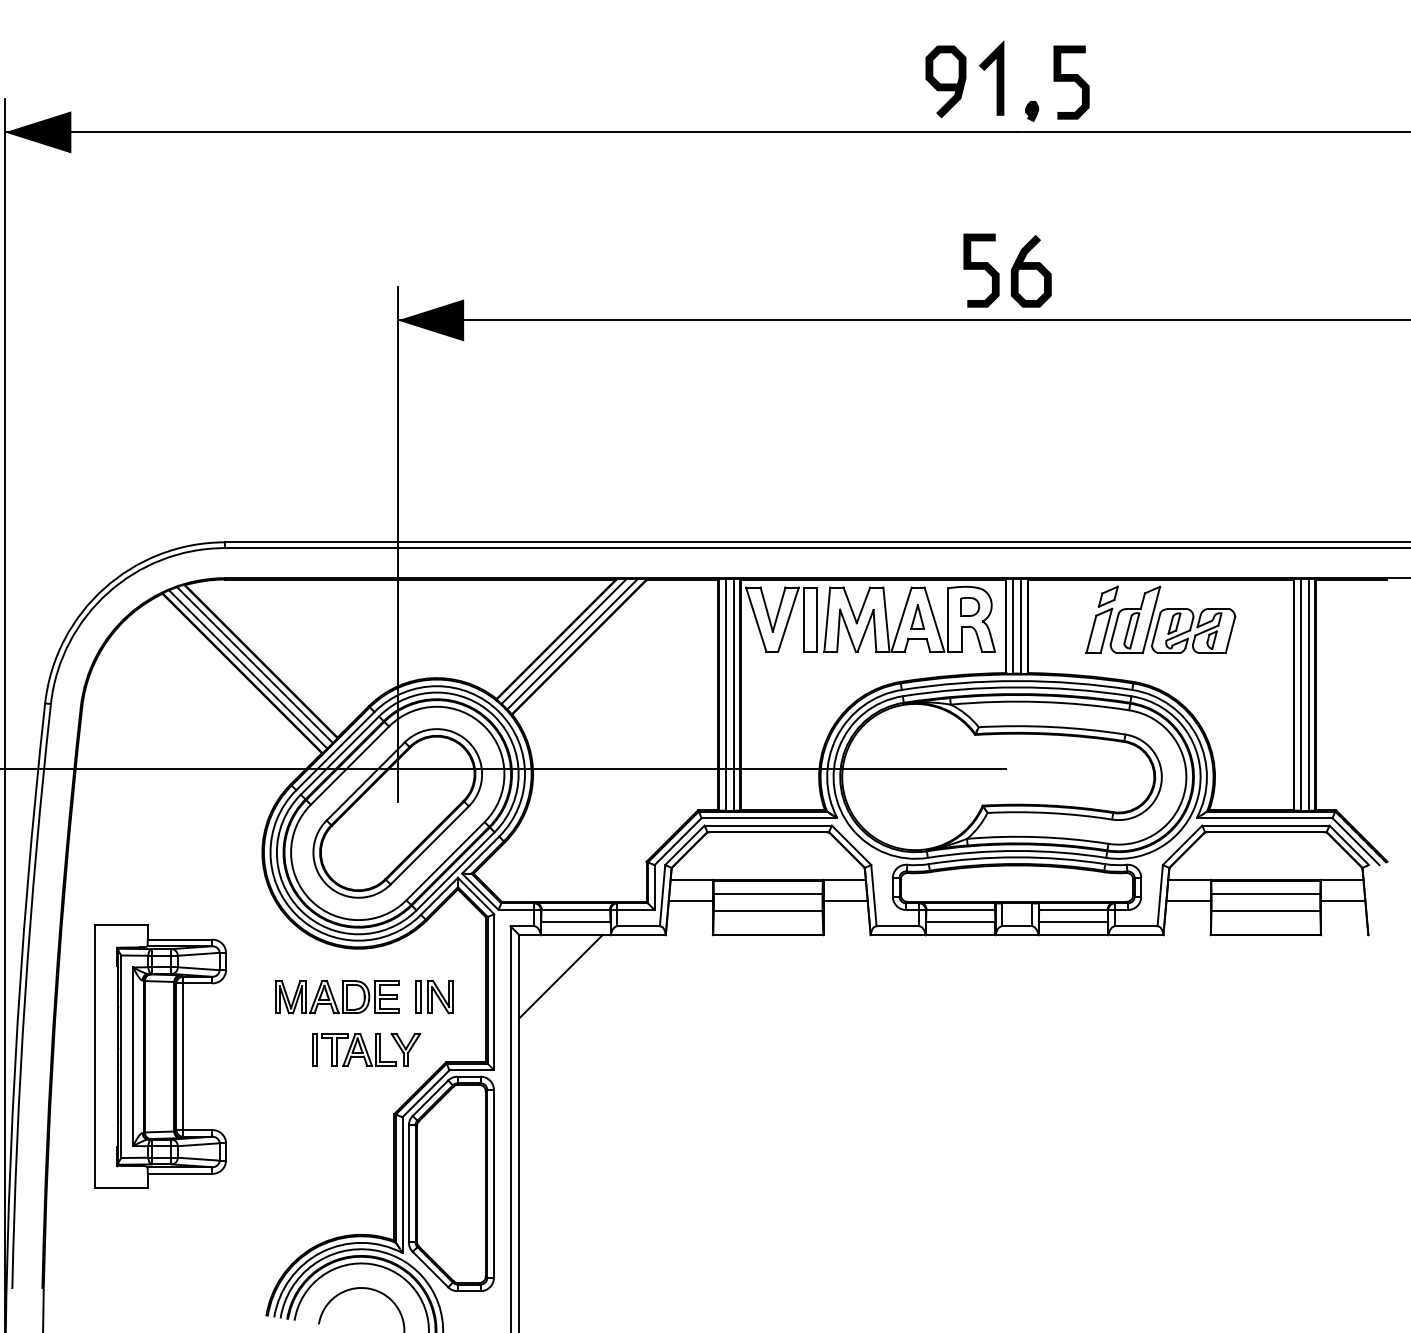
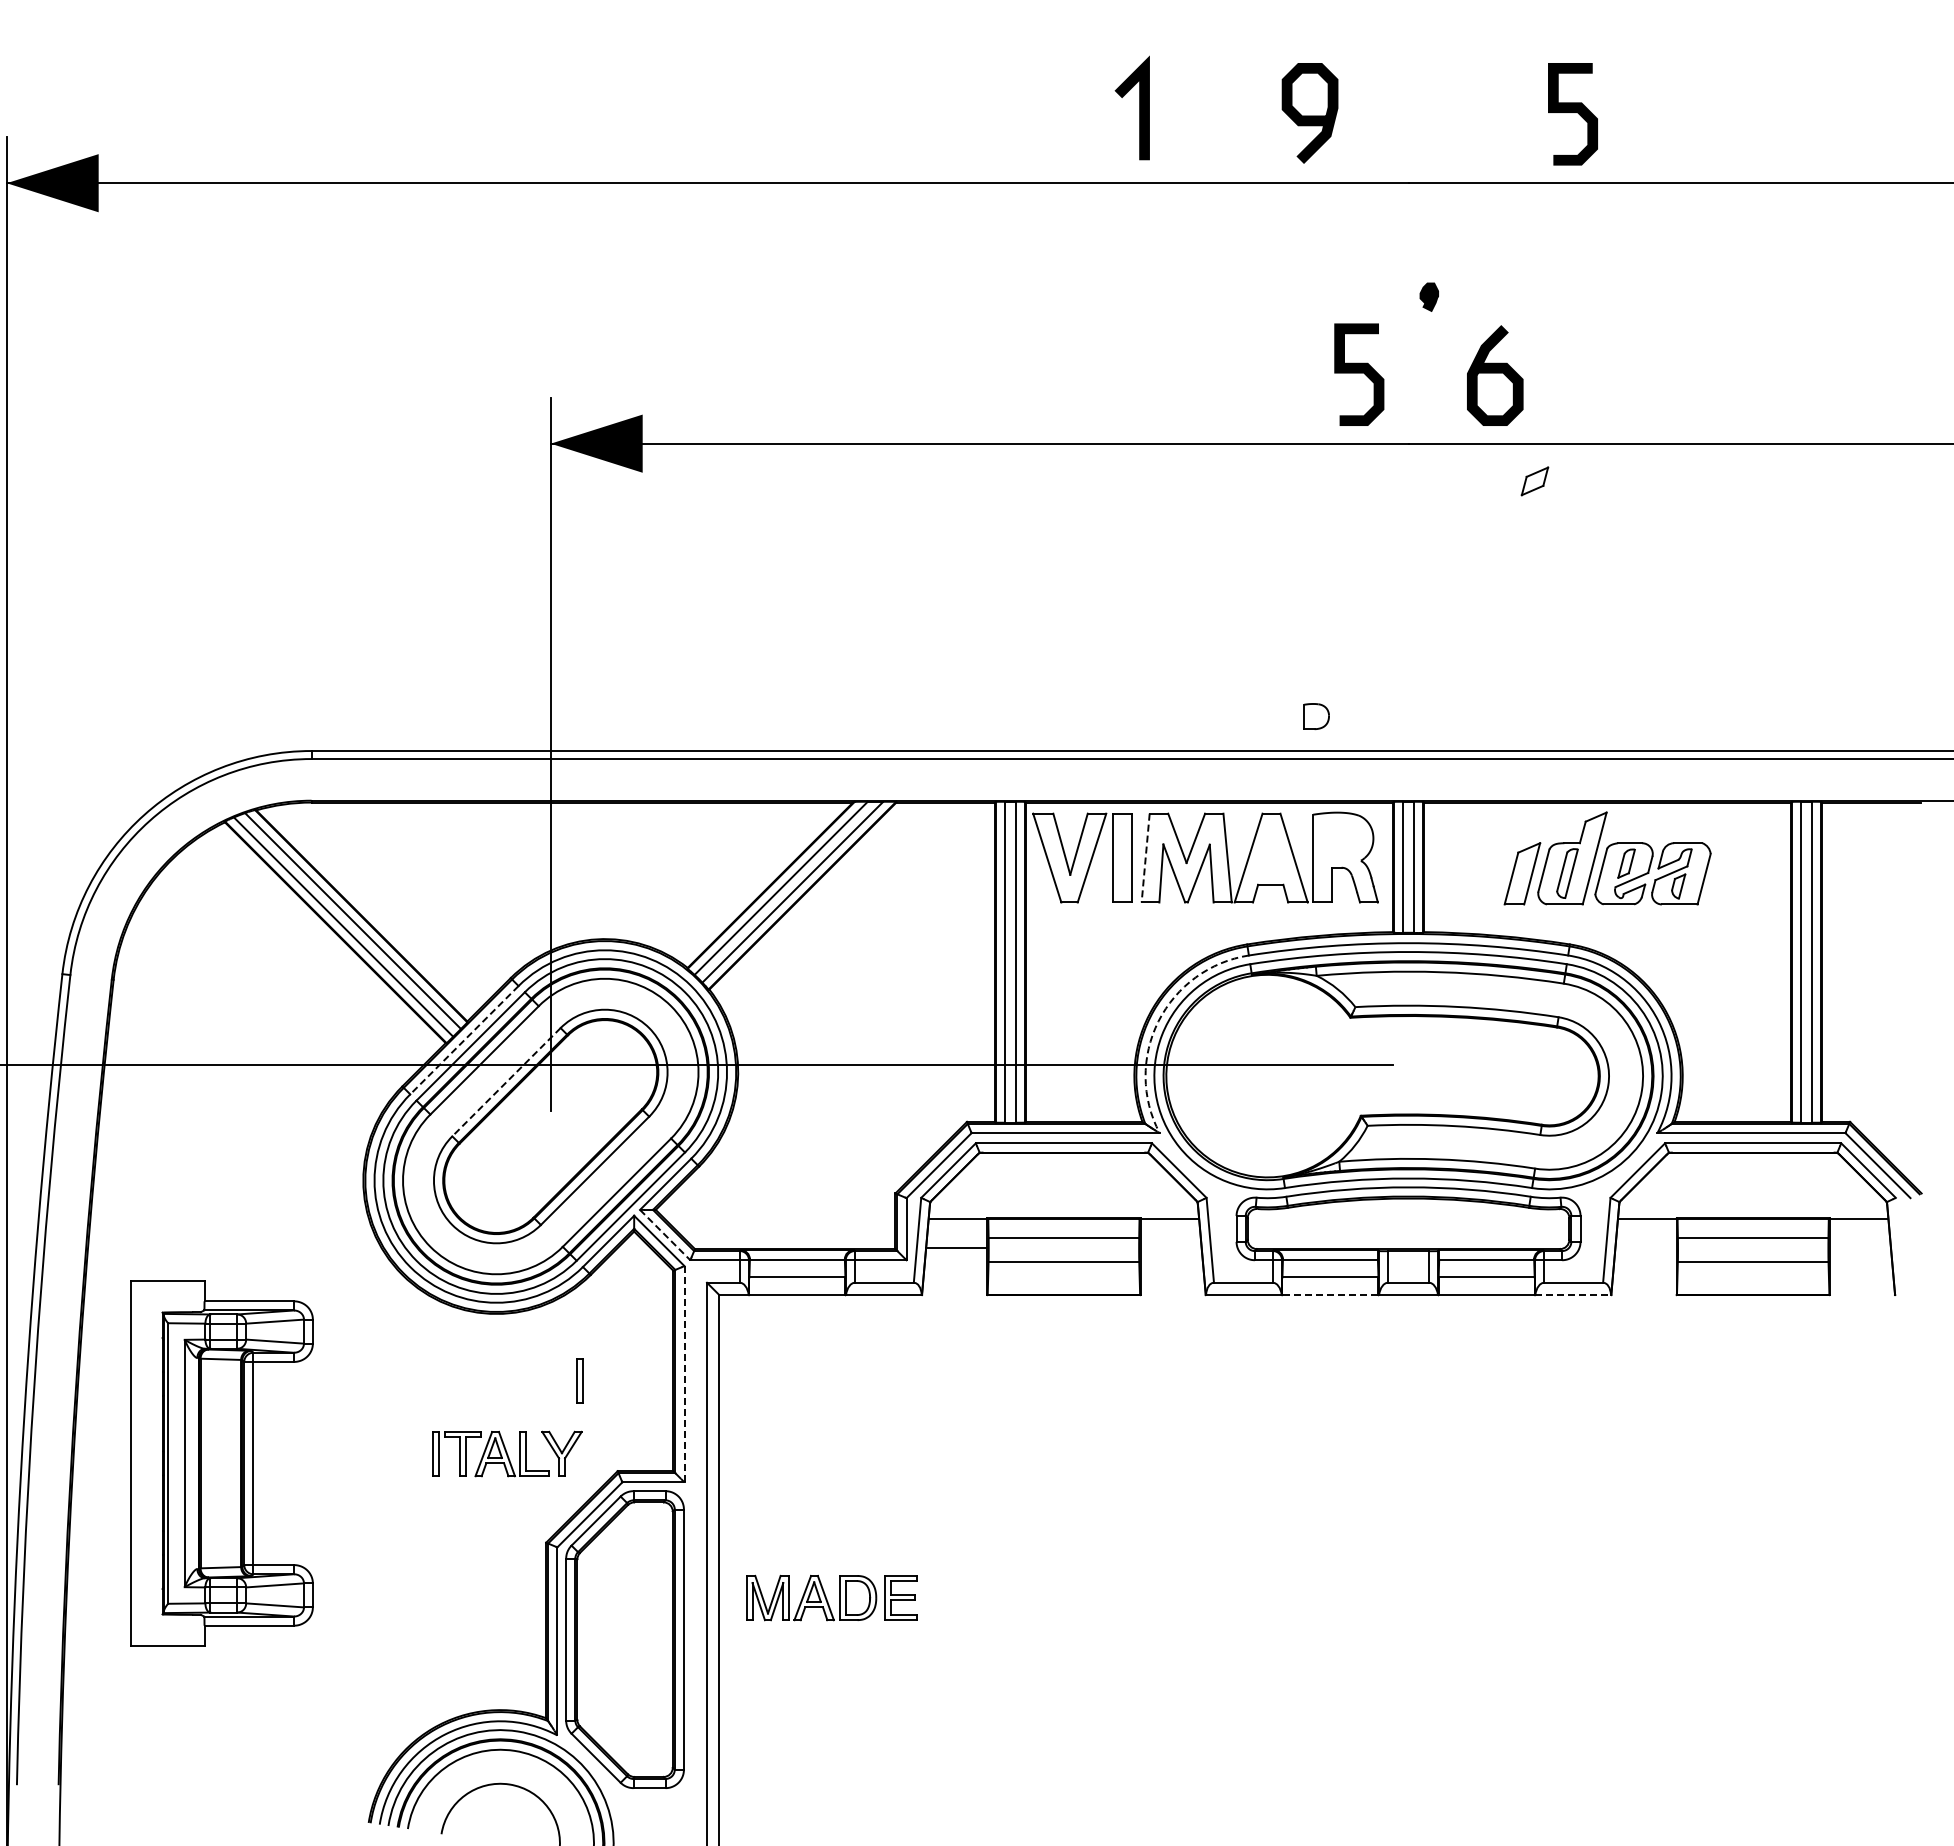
line: (996, 77) -> (1139, 107), moved
curve: (1071, 81) -> (1572, 112), moved
part: (1031, 110) -> (1428, 296), moved
curve: (1031, 269) -> (1495, 373), moved
part: (1108, 596) -> (1534, 481), moved
part: (970, 606) -> (1316, 716), moved
part: (917, 617) -> (1270, 854), removed
line: (827, 619) -> (1145, 858), solid -> dashed
arc: (836, 737) -> (1158, 1021), solid -> dashed
line: (335, 751) -> (464, 1040), solid -> dashed
line: (365, 781) -> (506, 1082), solid -> dashed
line: (480, 892) -> (665, 1235), solid -> dashed
line: (845, 901) -> (1170, 1248), removed
line: (1188, 901) -> (1645, 1248), removed
line: (1342, 901) -> (1859, 1248), removed
line: (960, 934) -> (1329, 1294), solid -> dashed
line: (1136, 934) -> (1573, 1294), solid -> dashed
line: (560, 976) -> (776, 1352), removed
line: (494, 992) -> (684, 1374), solid -> dashed
part: (336, 996) -> (831, 1597), moved
part: (440, 997) -> (610, 1381), removed

